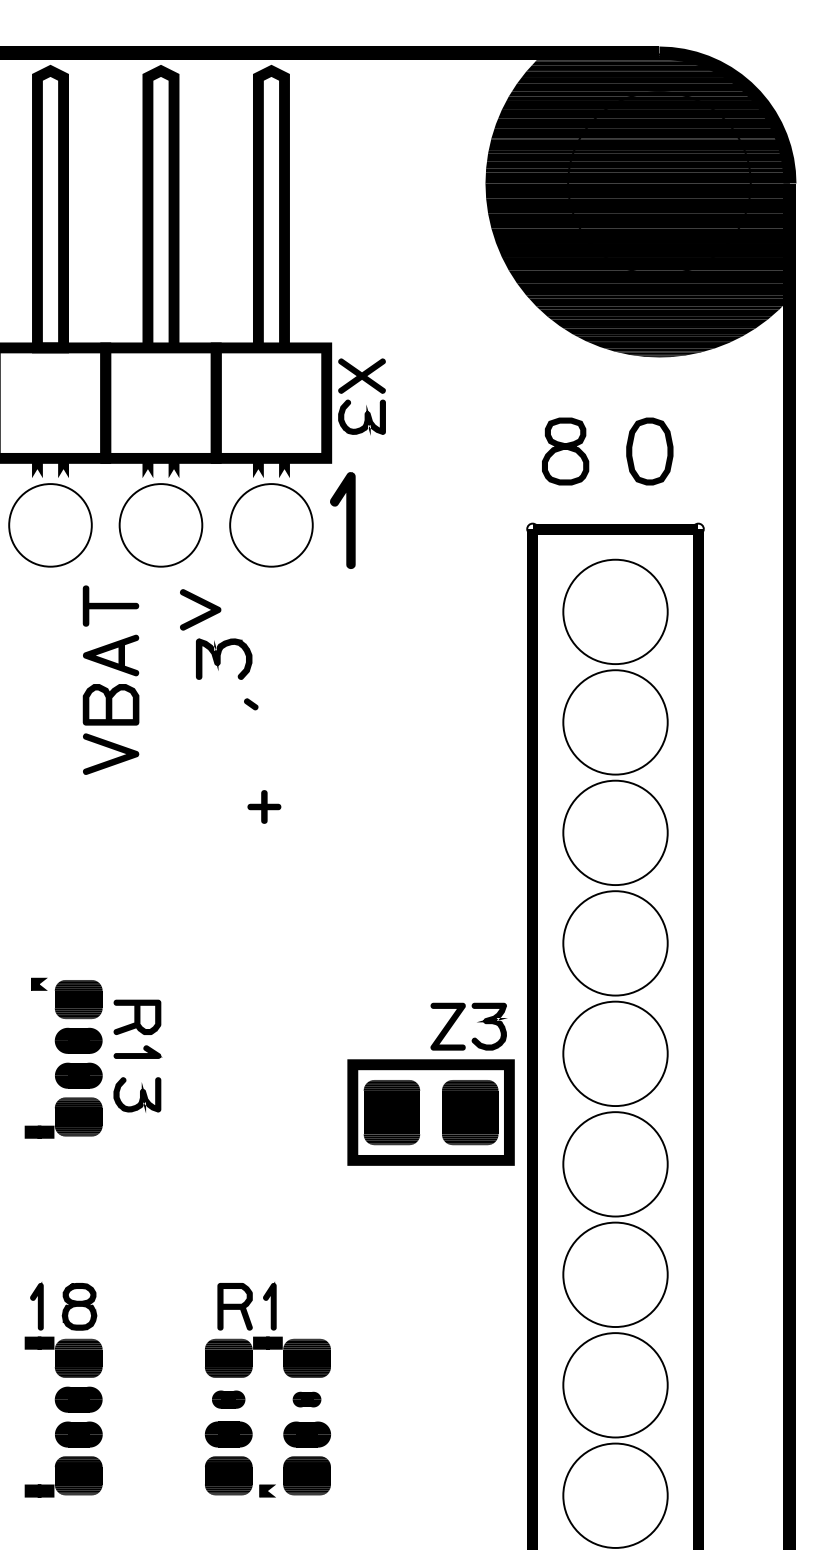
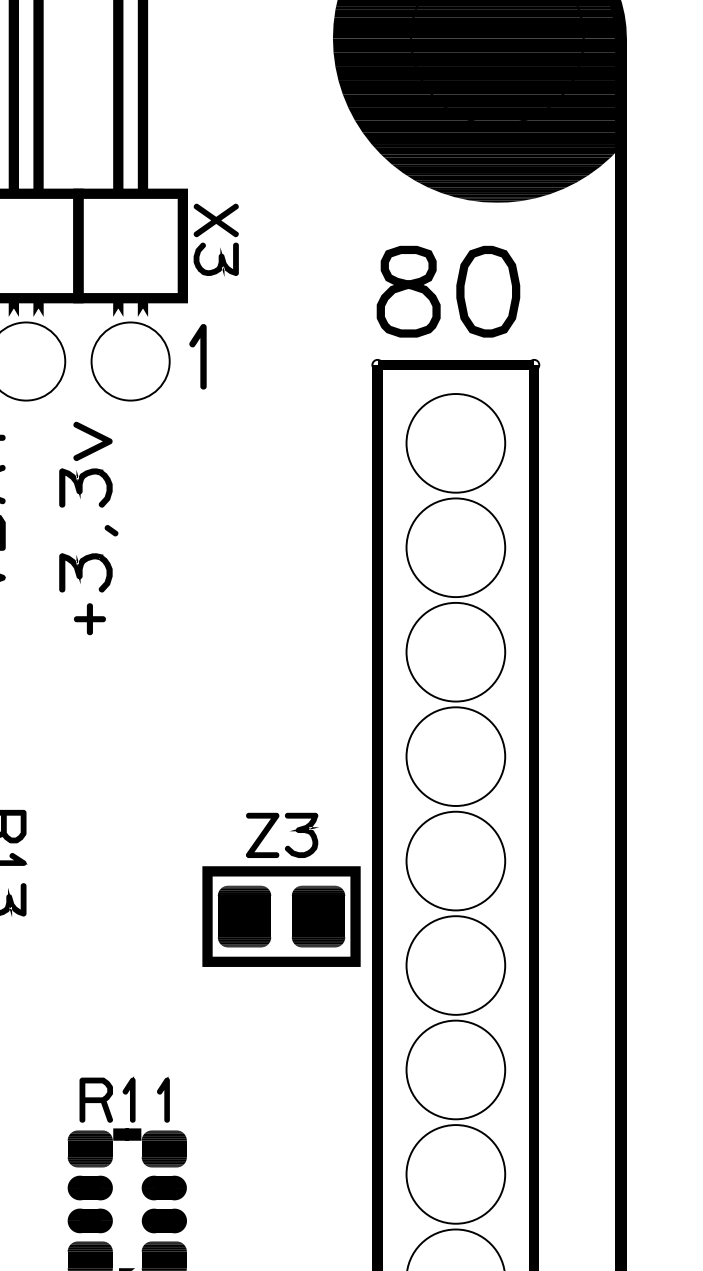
part: (565, 451) -> (408, 291), size x1.43
part: (649, 451) -> (487, 291), size x1.43
part: (342, 519) -> (197, 355), size x0.71
part: (200, 609) -> (92, 441), moved
part: (224, 748) -> (86, 572), added
part: (264, 806) -> (90, 618), moved
part: (477, 1022) -> (290, 831), moved
part: (305, 1305) -> (162, 1098), added
part: (228, 1399) -> (90, 1187), size x1.43
part: (306, 1399) -> (163, 1187), size x1.67

